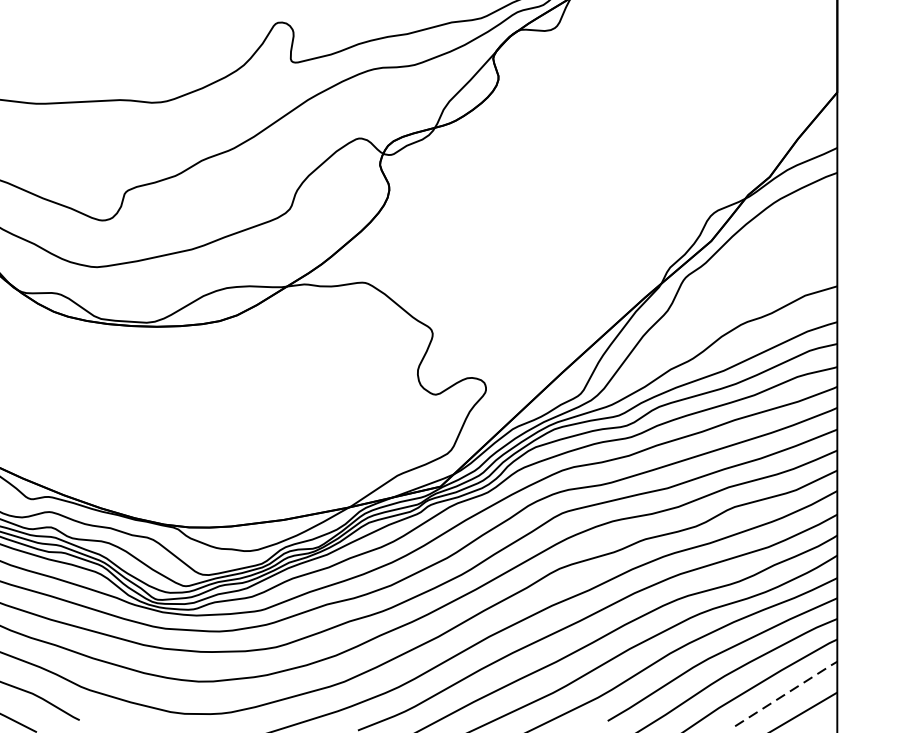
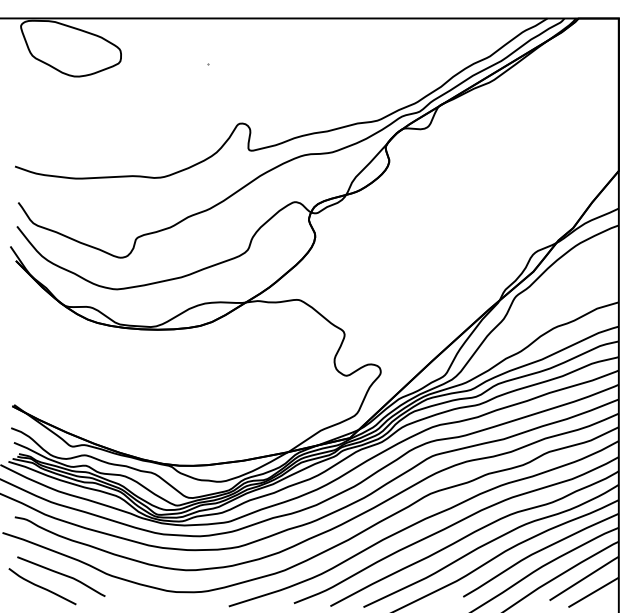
line: (786, 693) -> (584, 578), dashed -> solid

